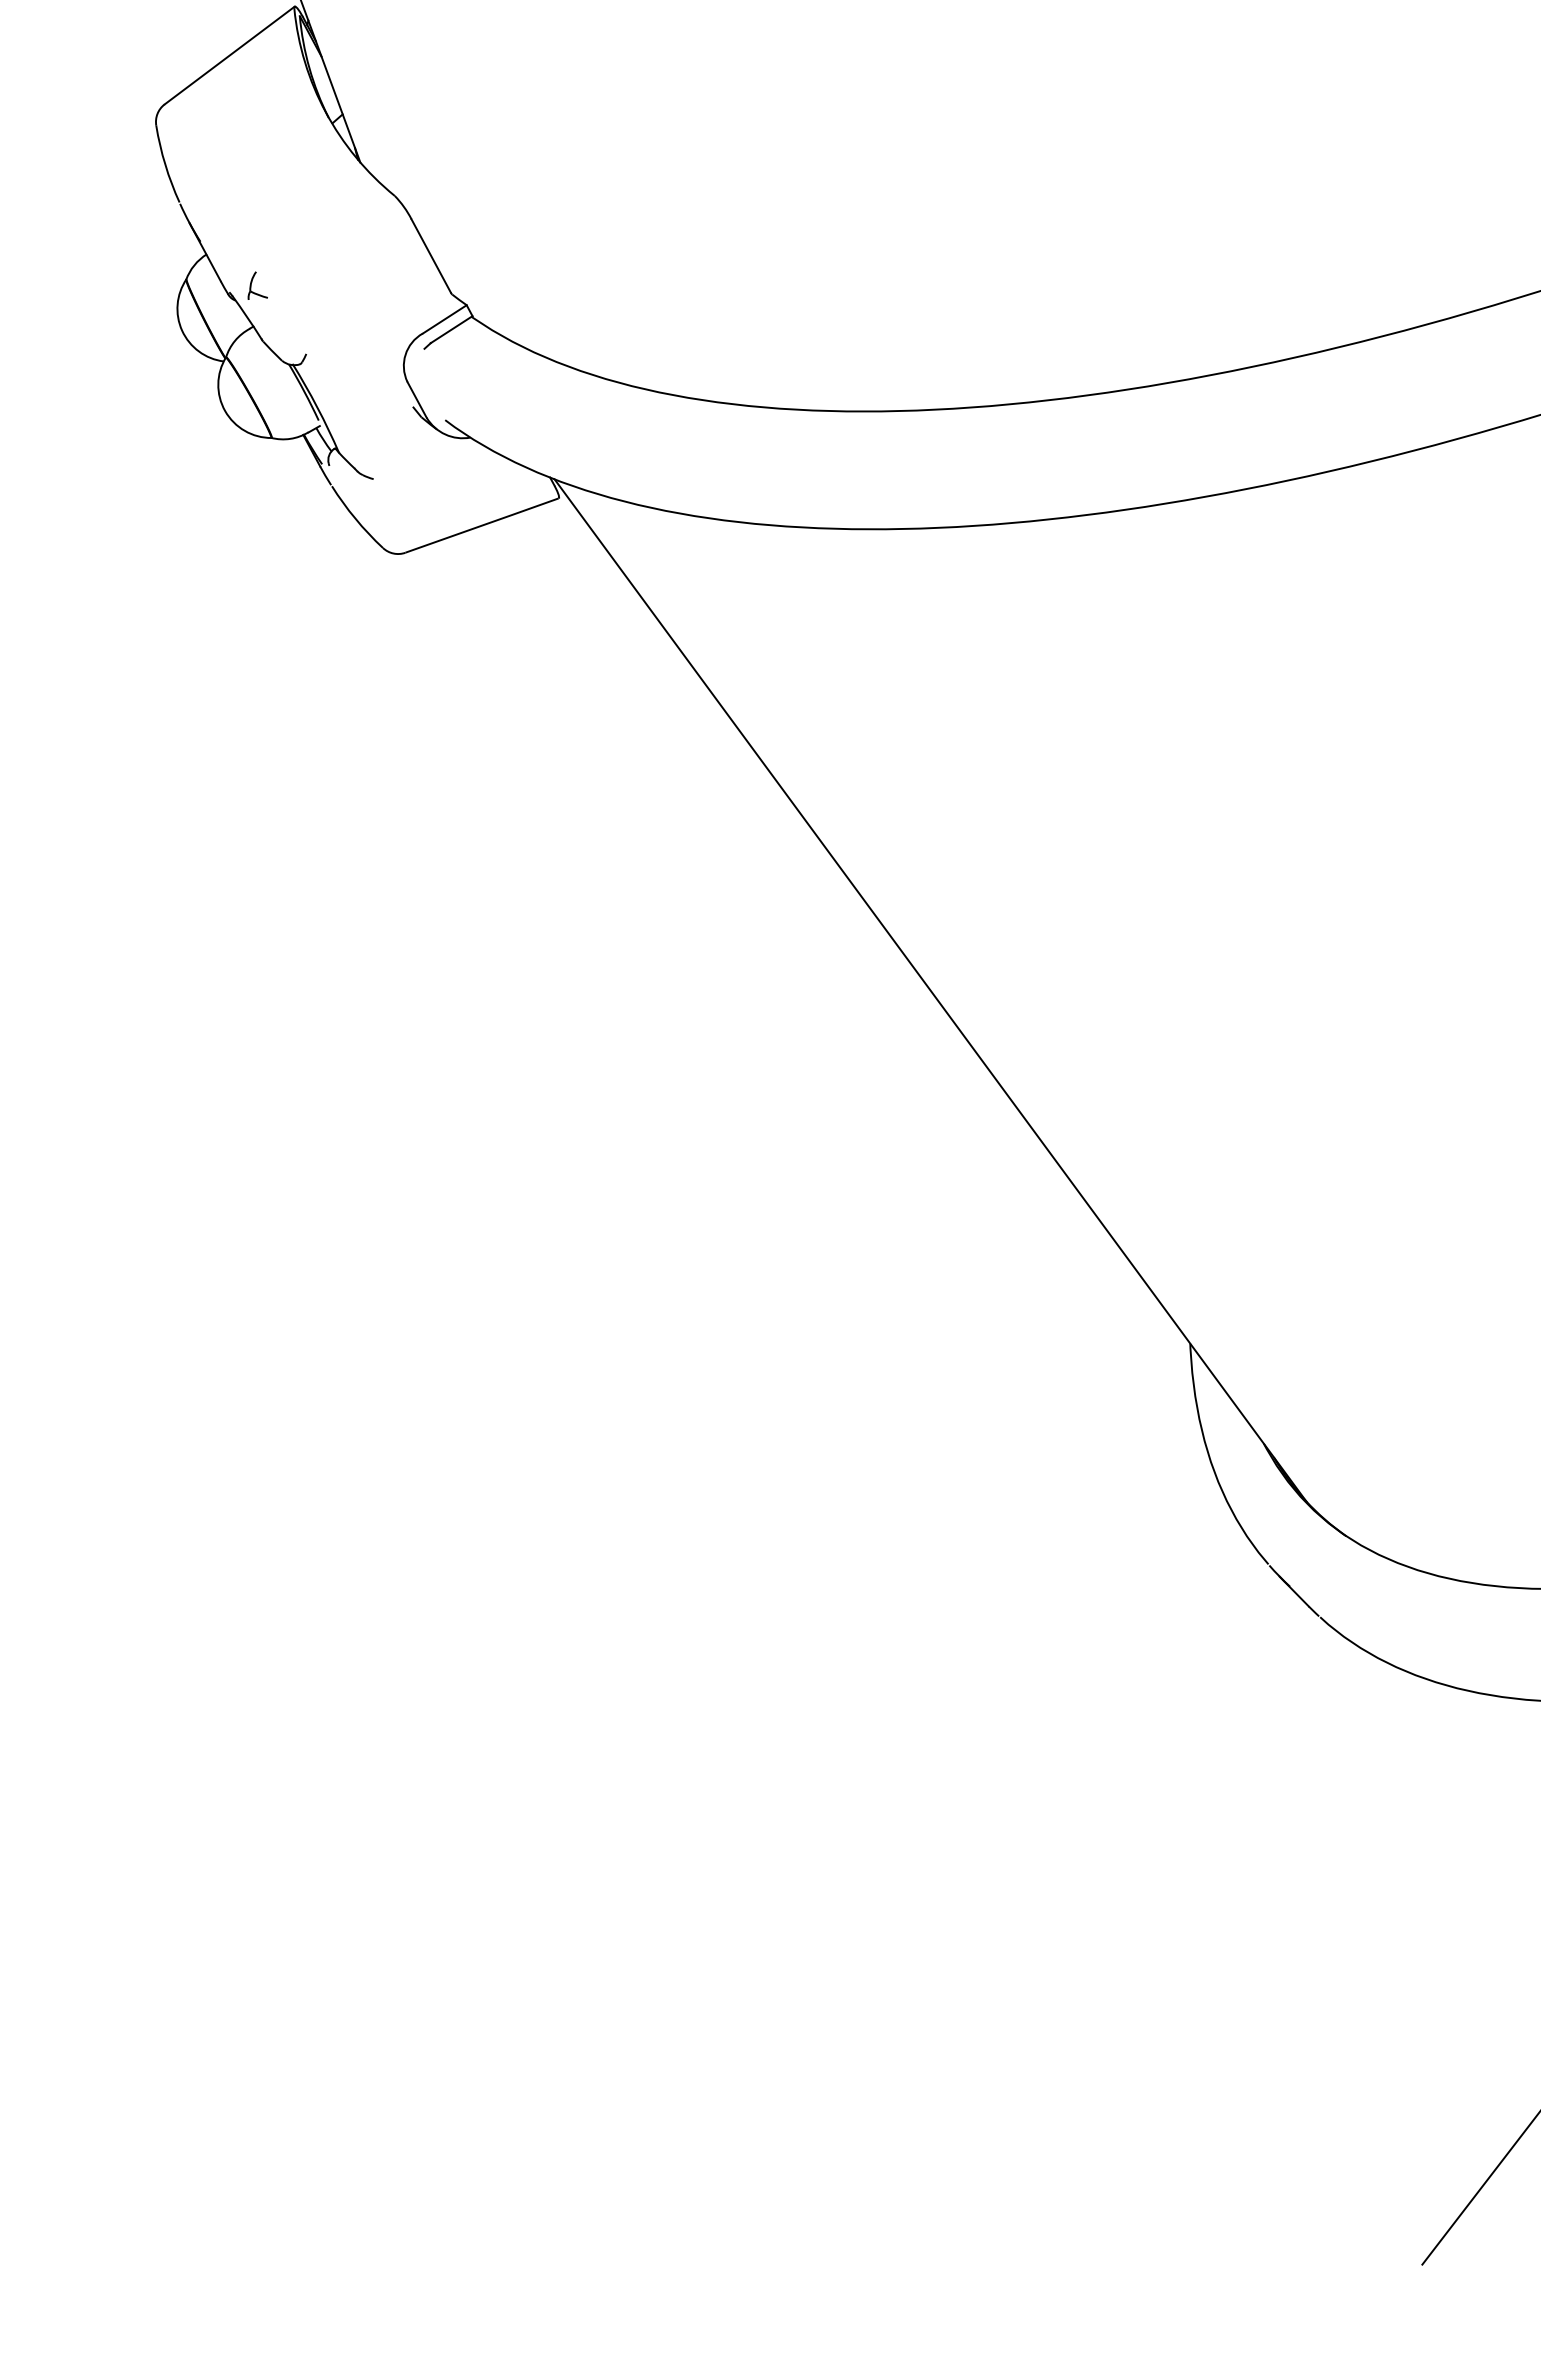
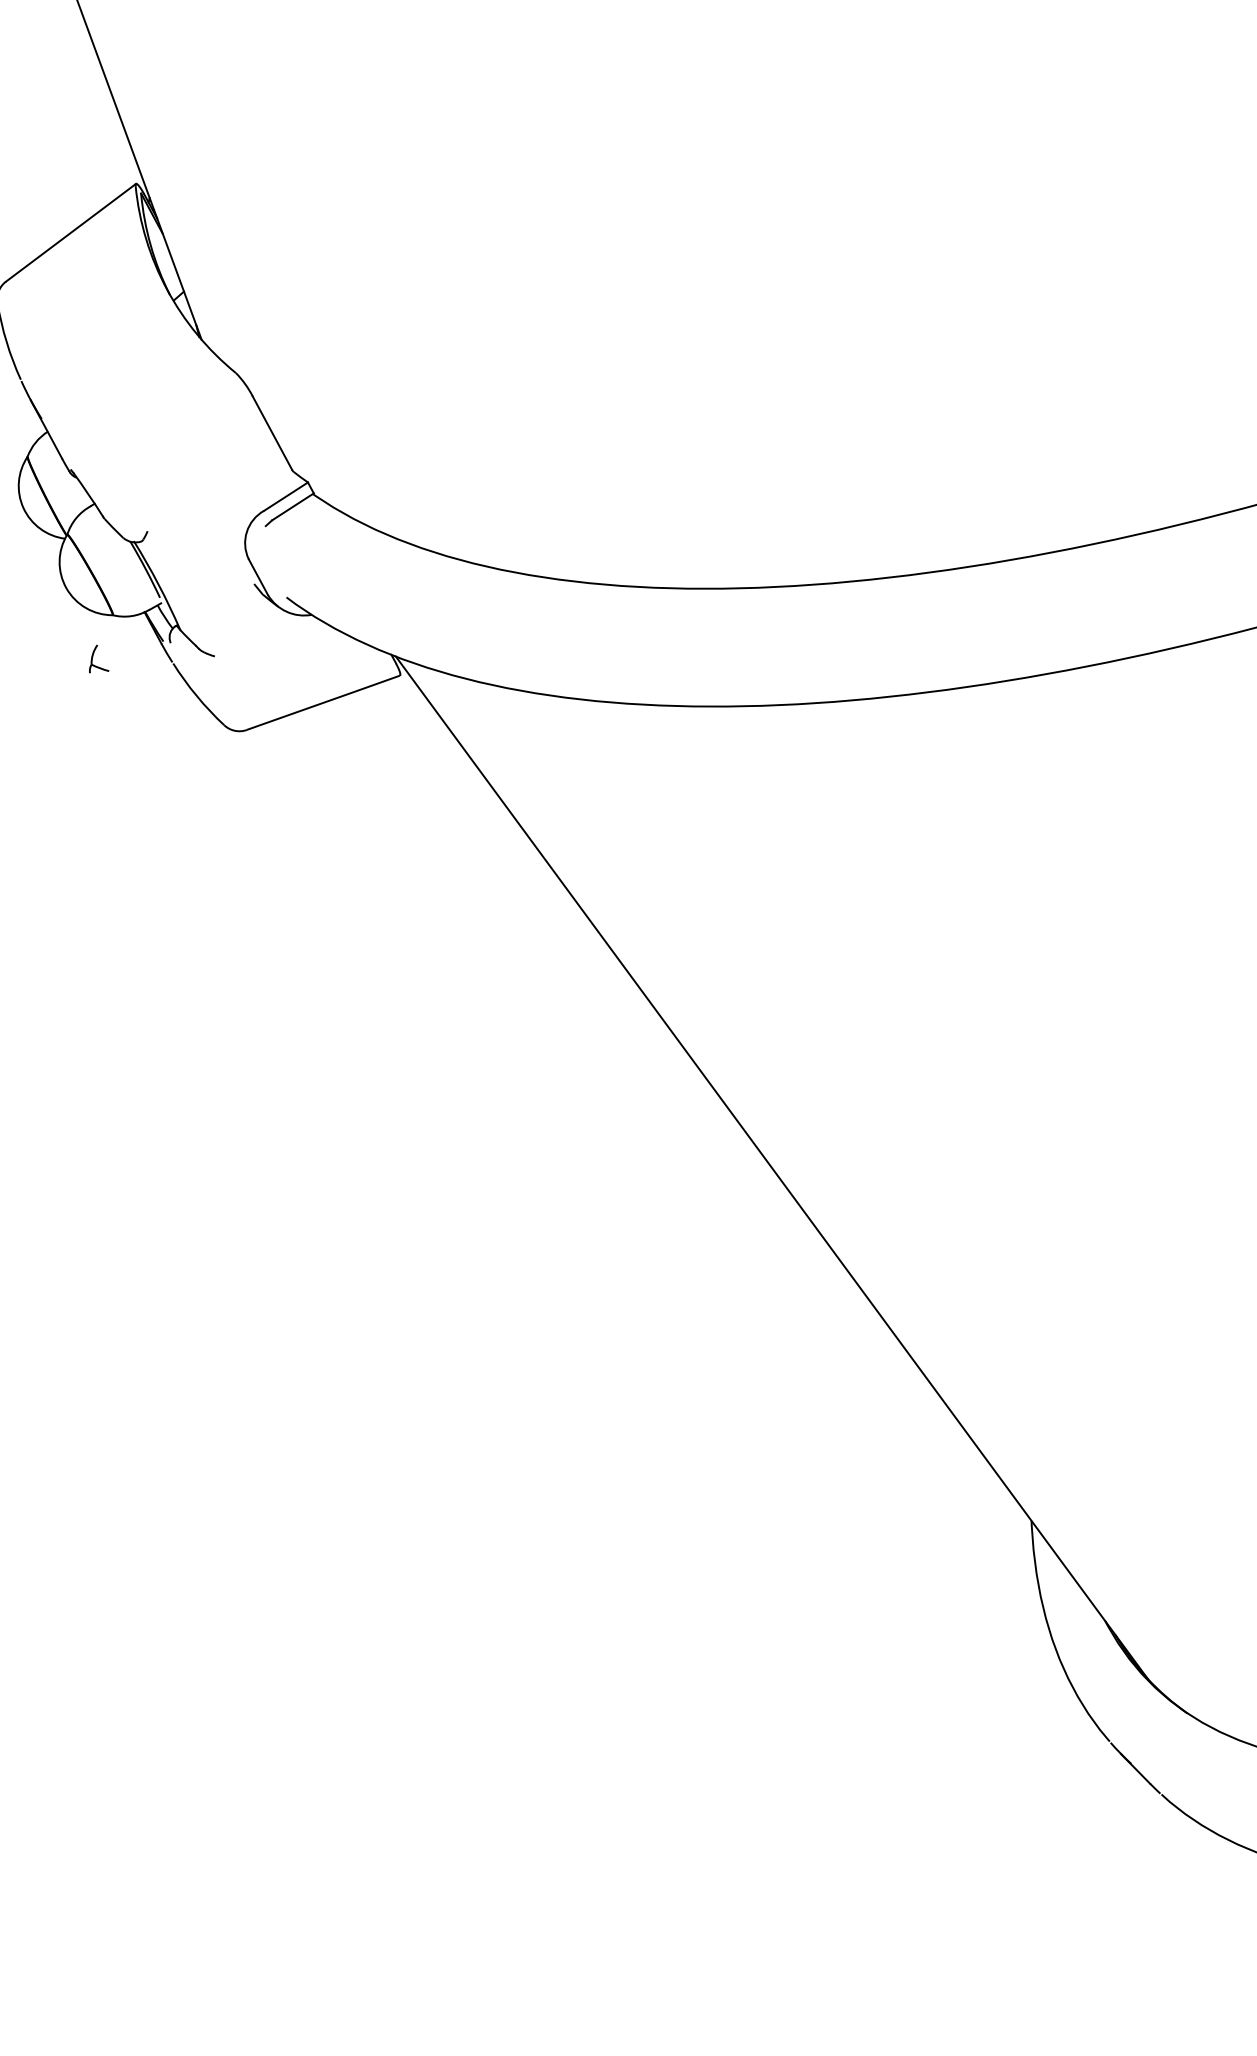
part: (257, 285) -> (98, 658), moved

